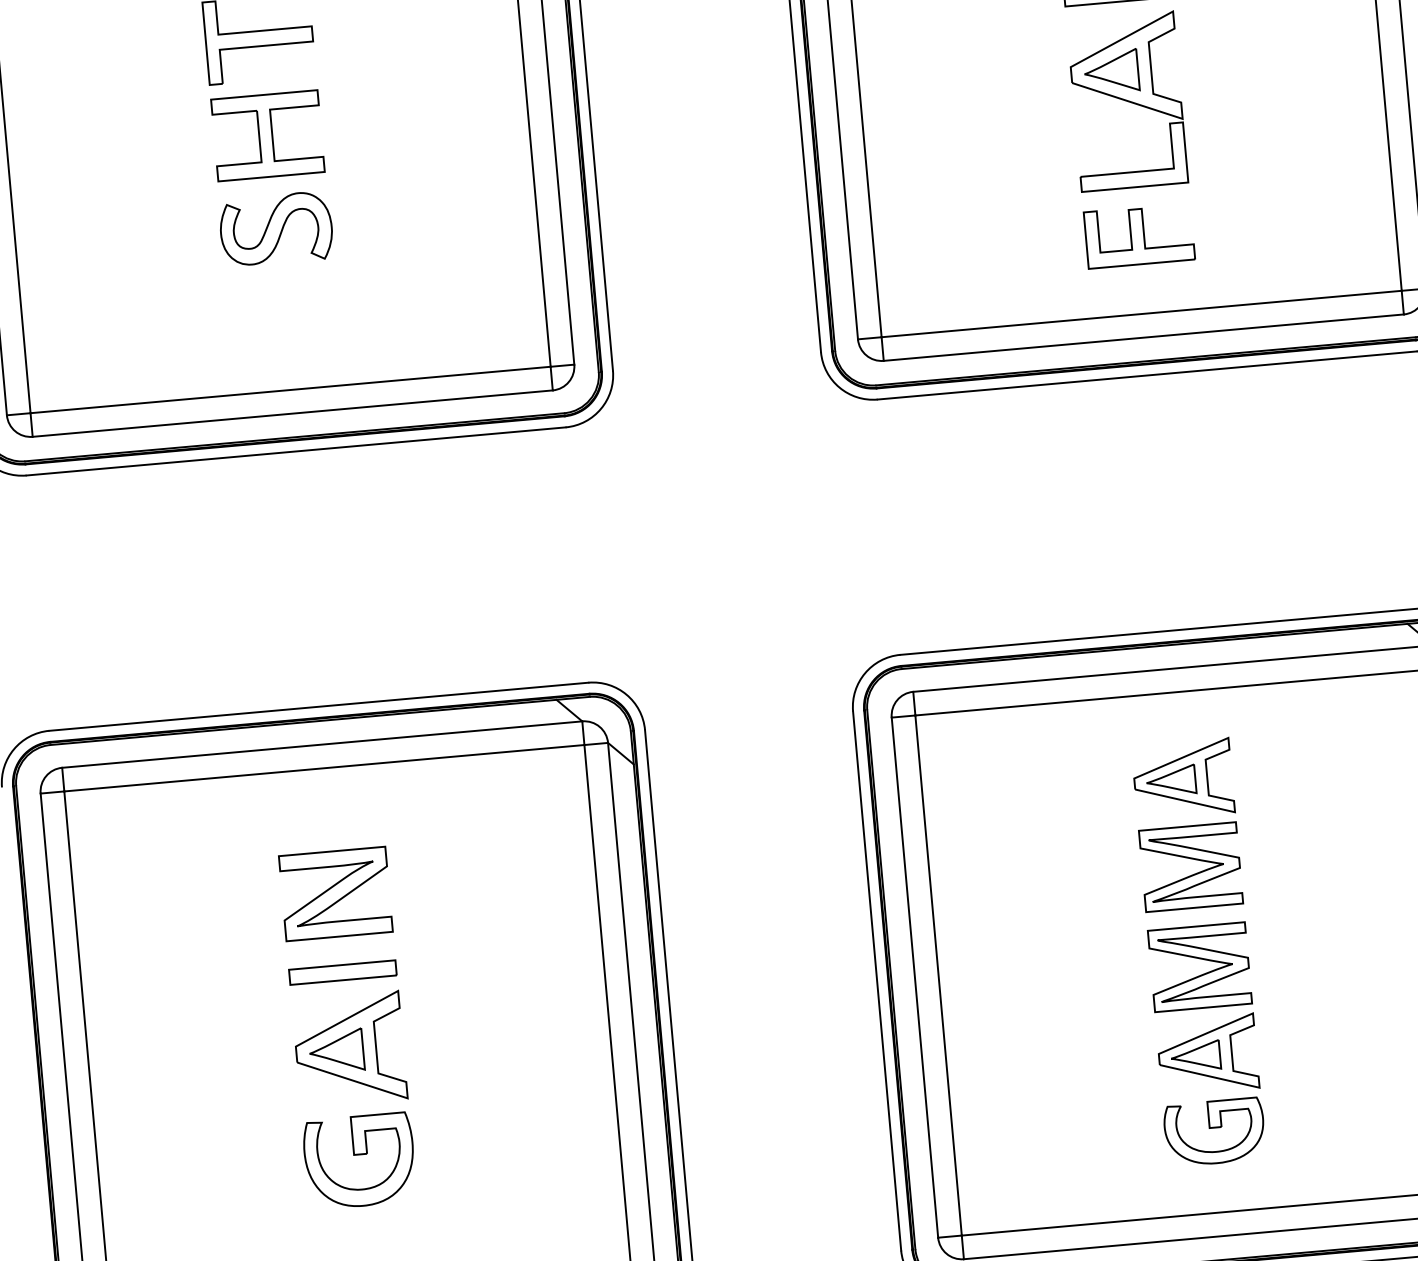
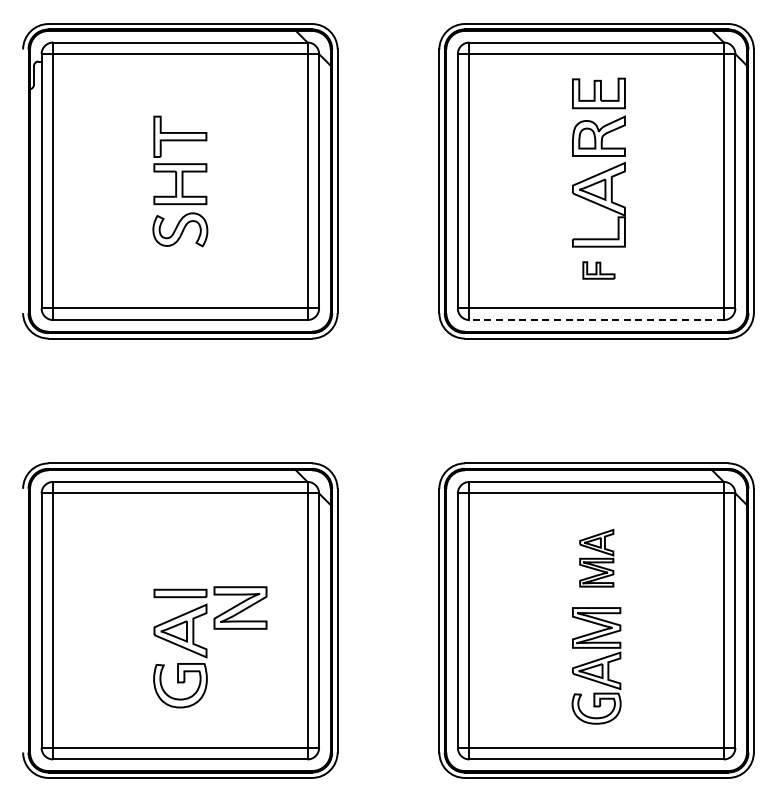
part: (1138, 236) -> (598, 270), size x0.6
line: (1143, 338) -> (596, 320), solid -> dashed
part: (1186, 823) -> (596, 557), size x0.7
part: (335, 892) -> (240, 607), moved

